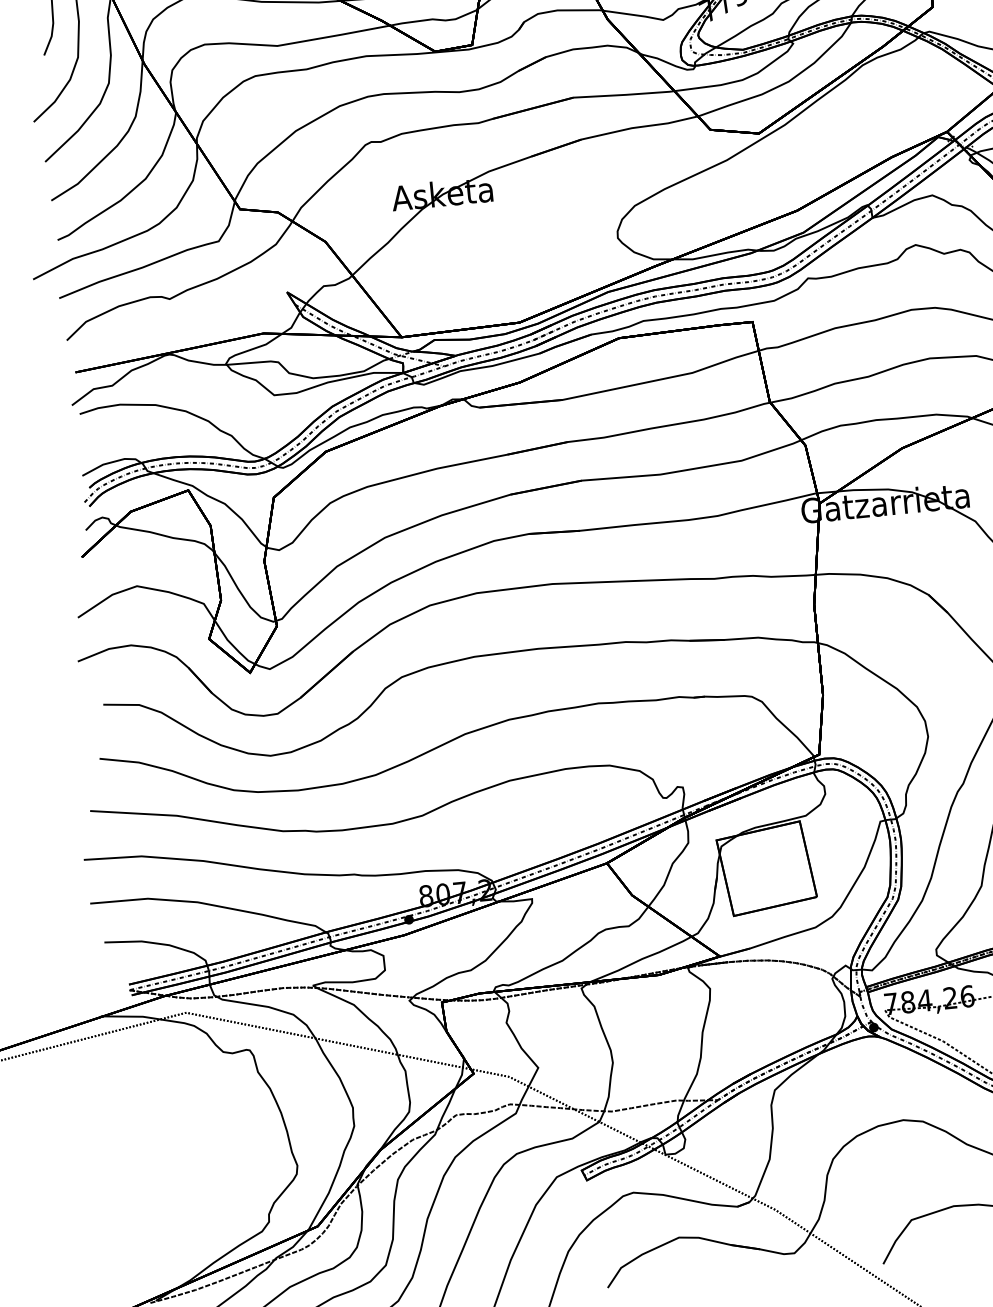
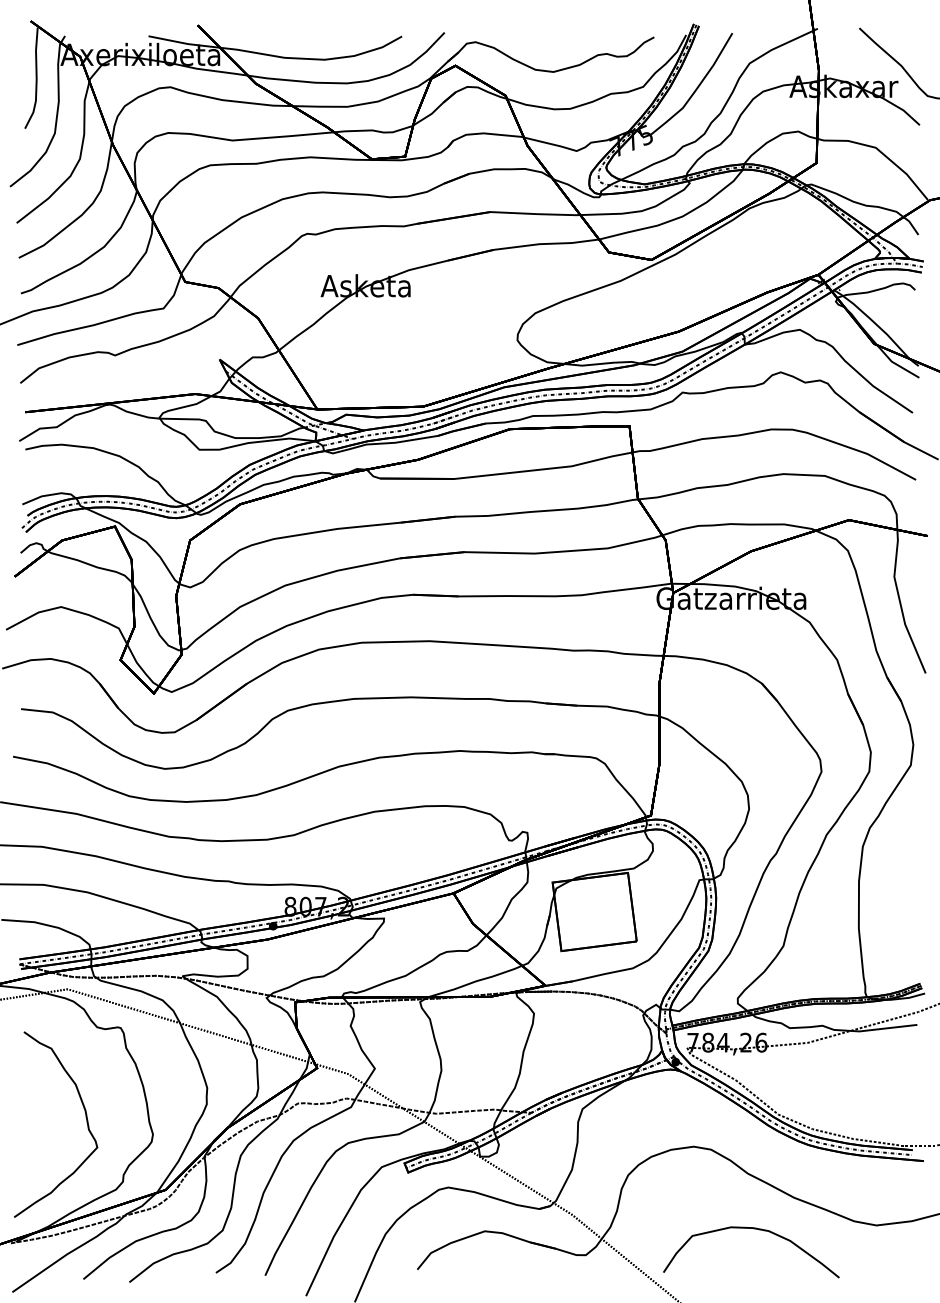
curve: (220, 1154) -> (85, 1117), added

